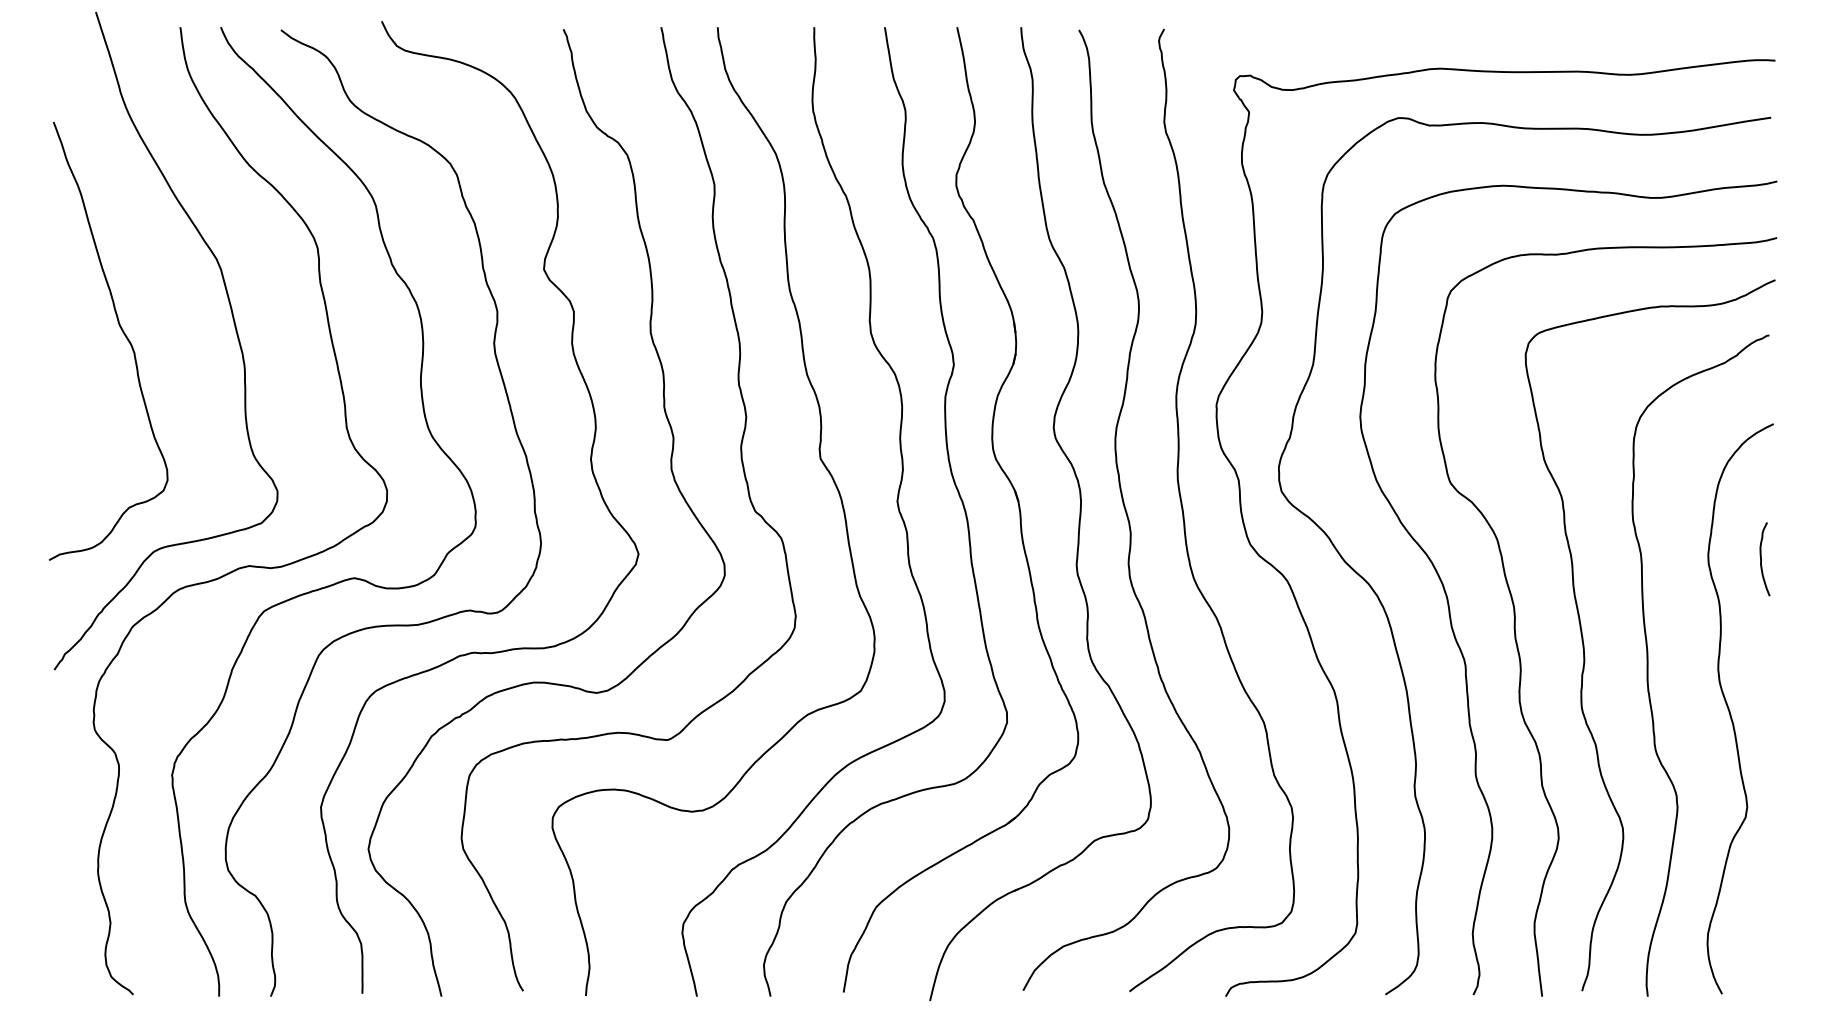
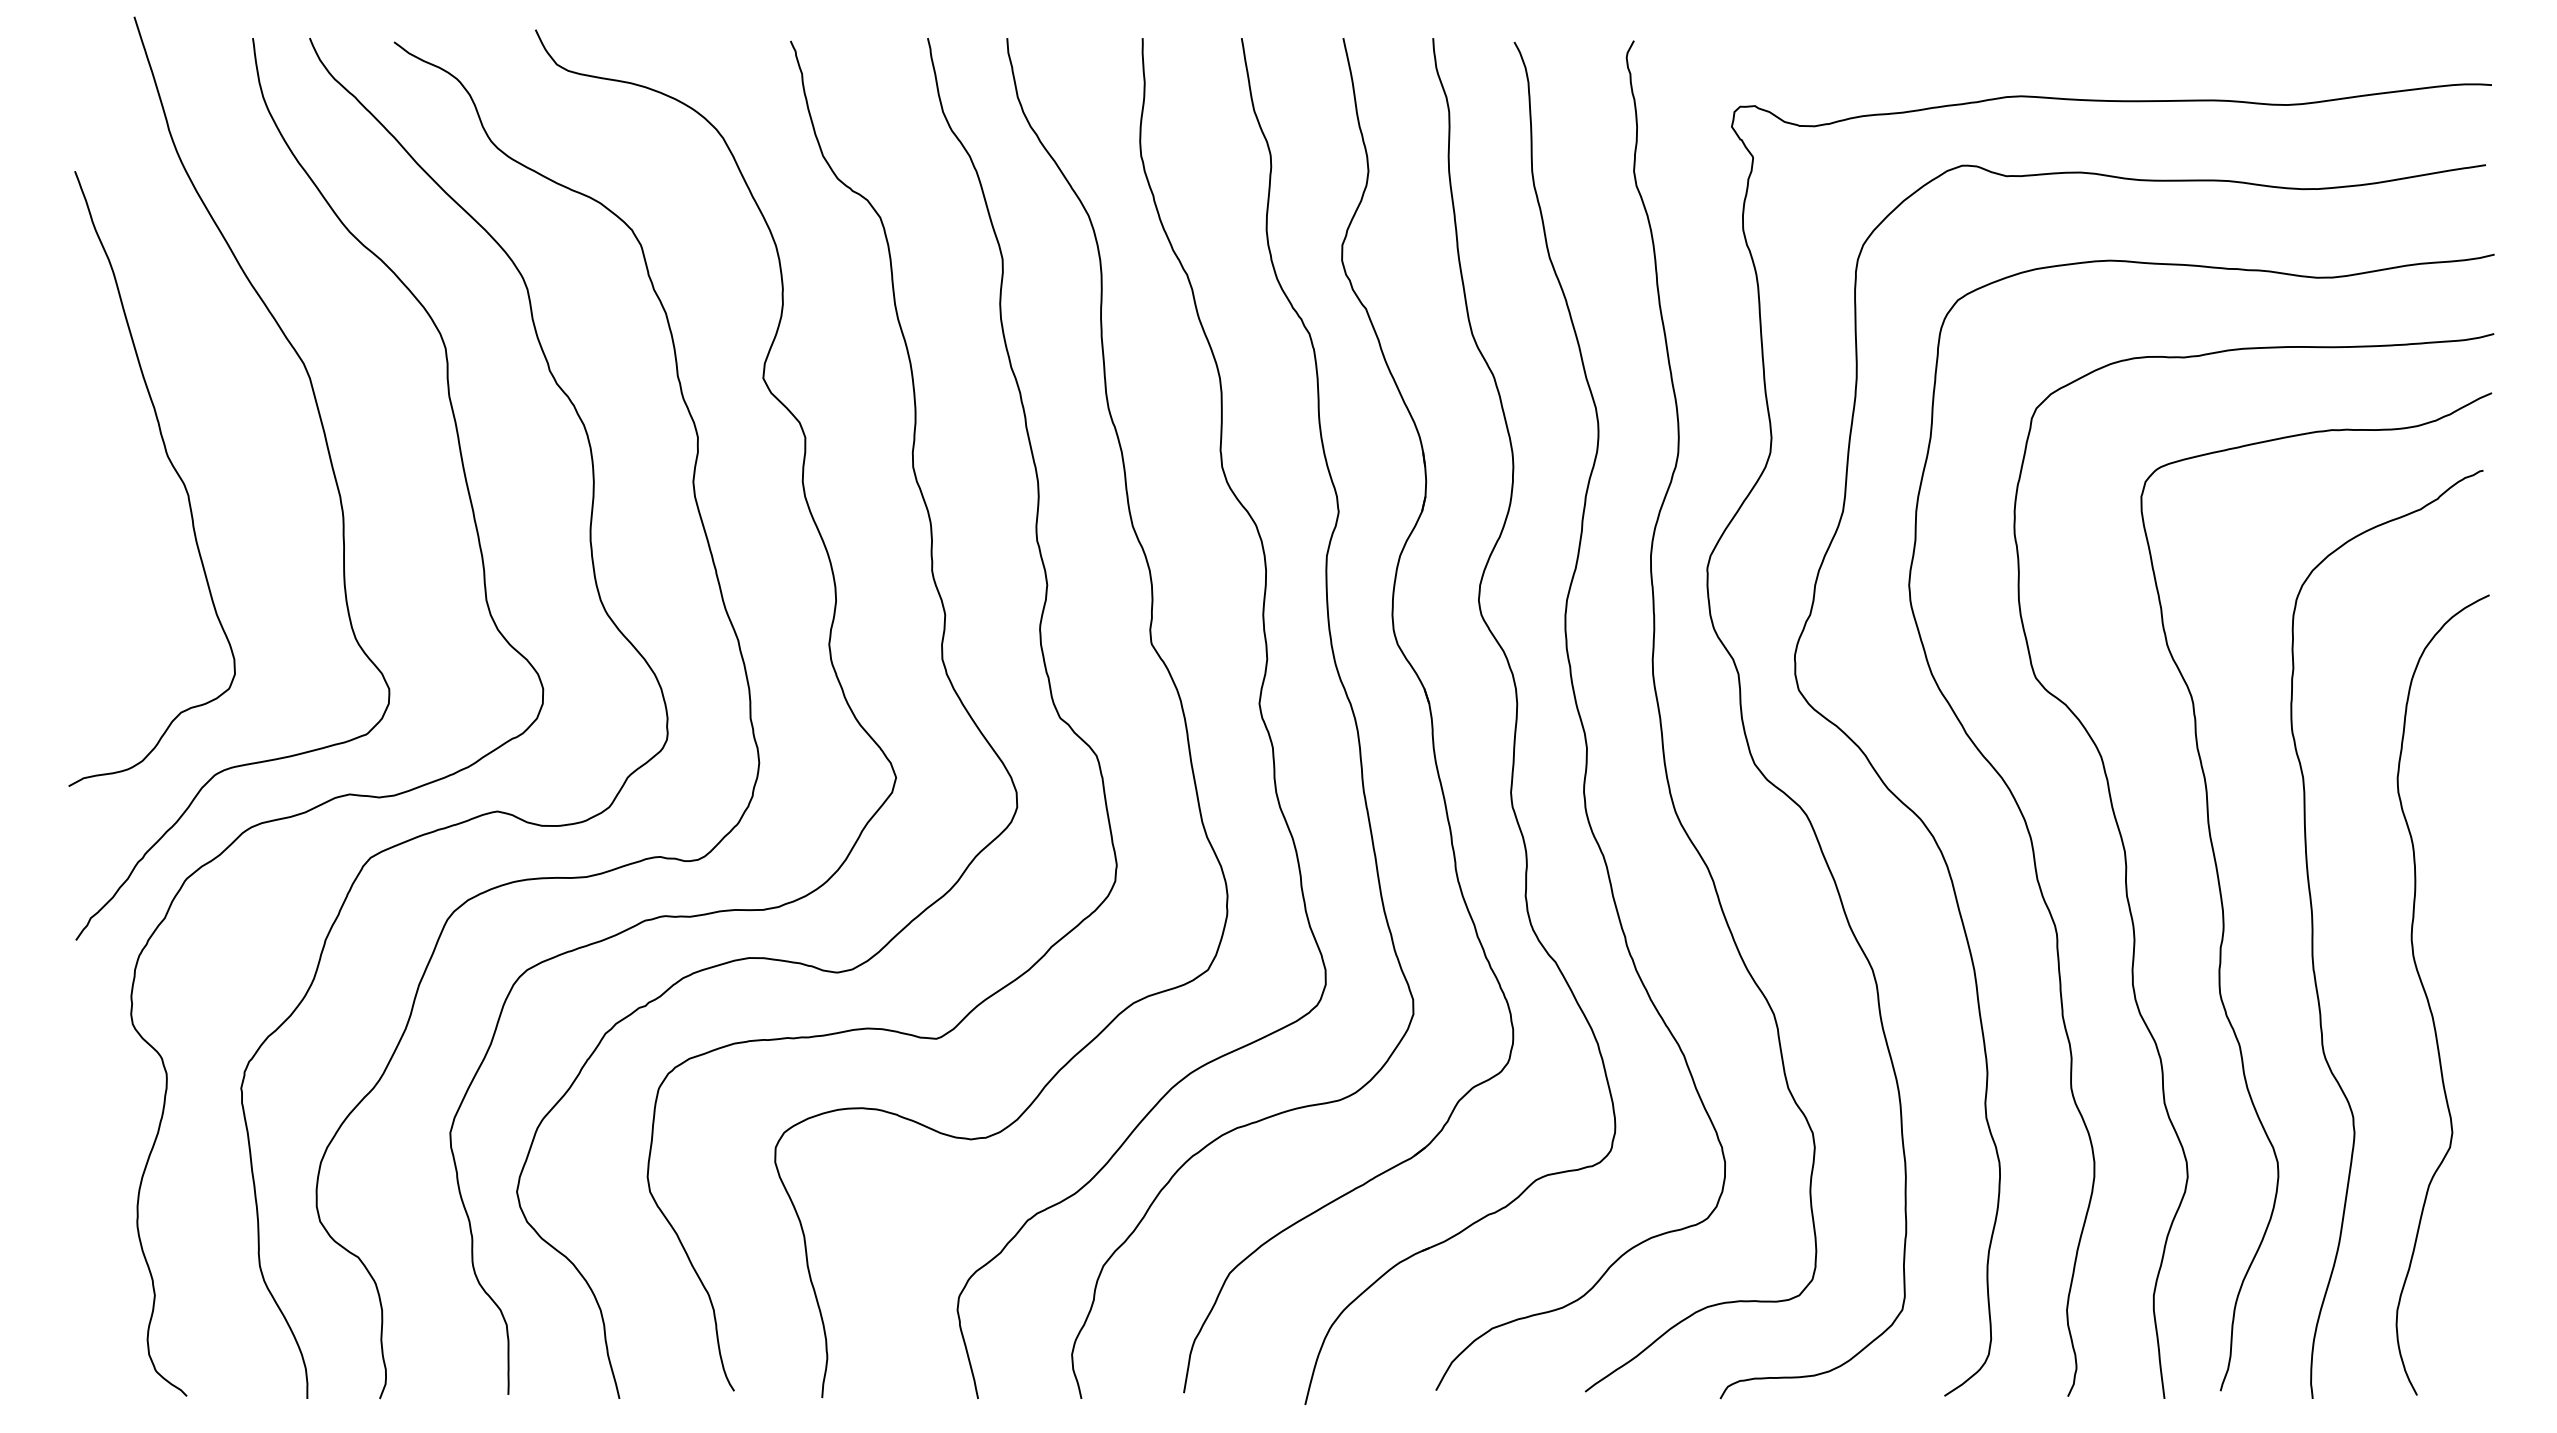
curve: (1761, 558) -> (2472, 784), removed

